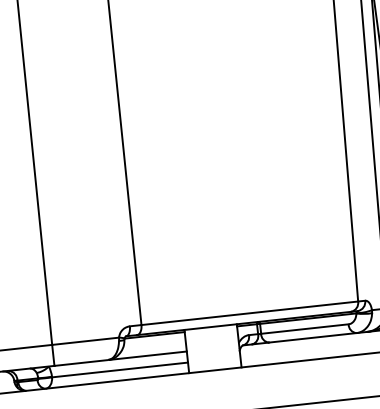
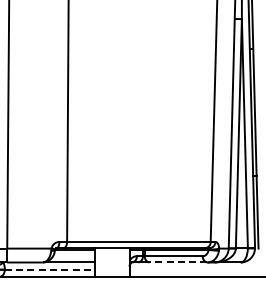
line: (312, 337) -> (178, 262), solid -> dashed
line: (120, 369) -> (50, 269), solid -> dashed

